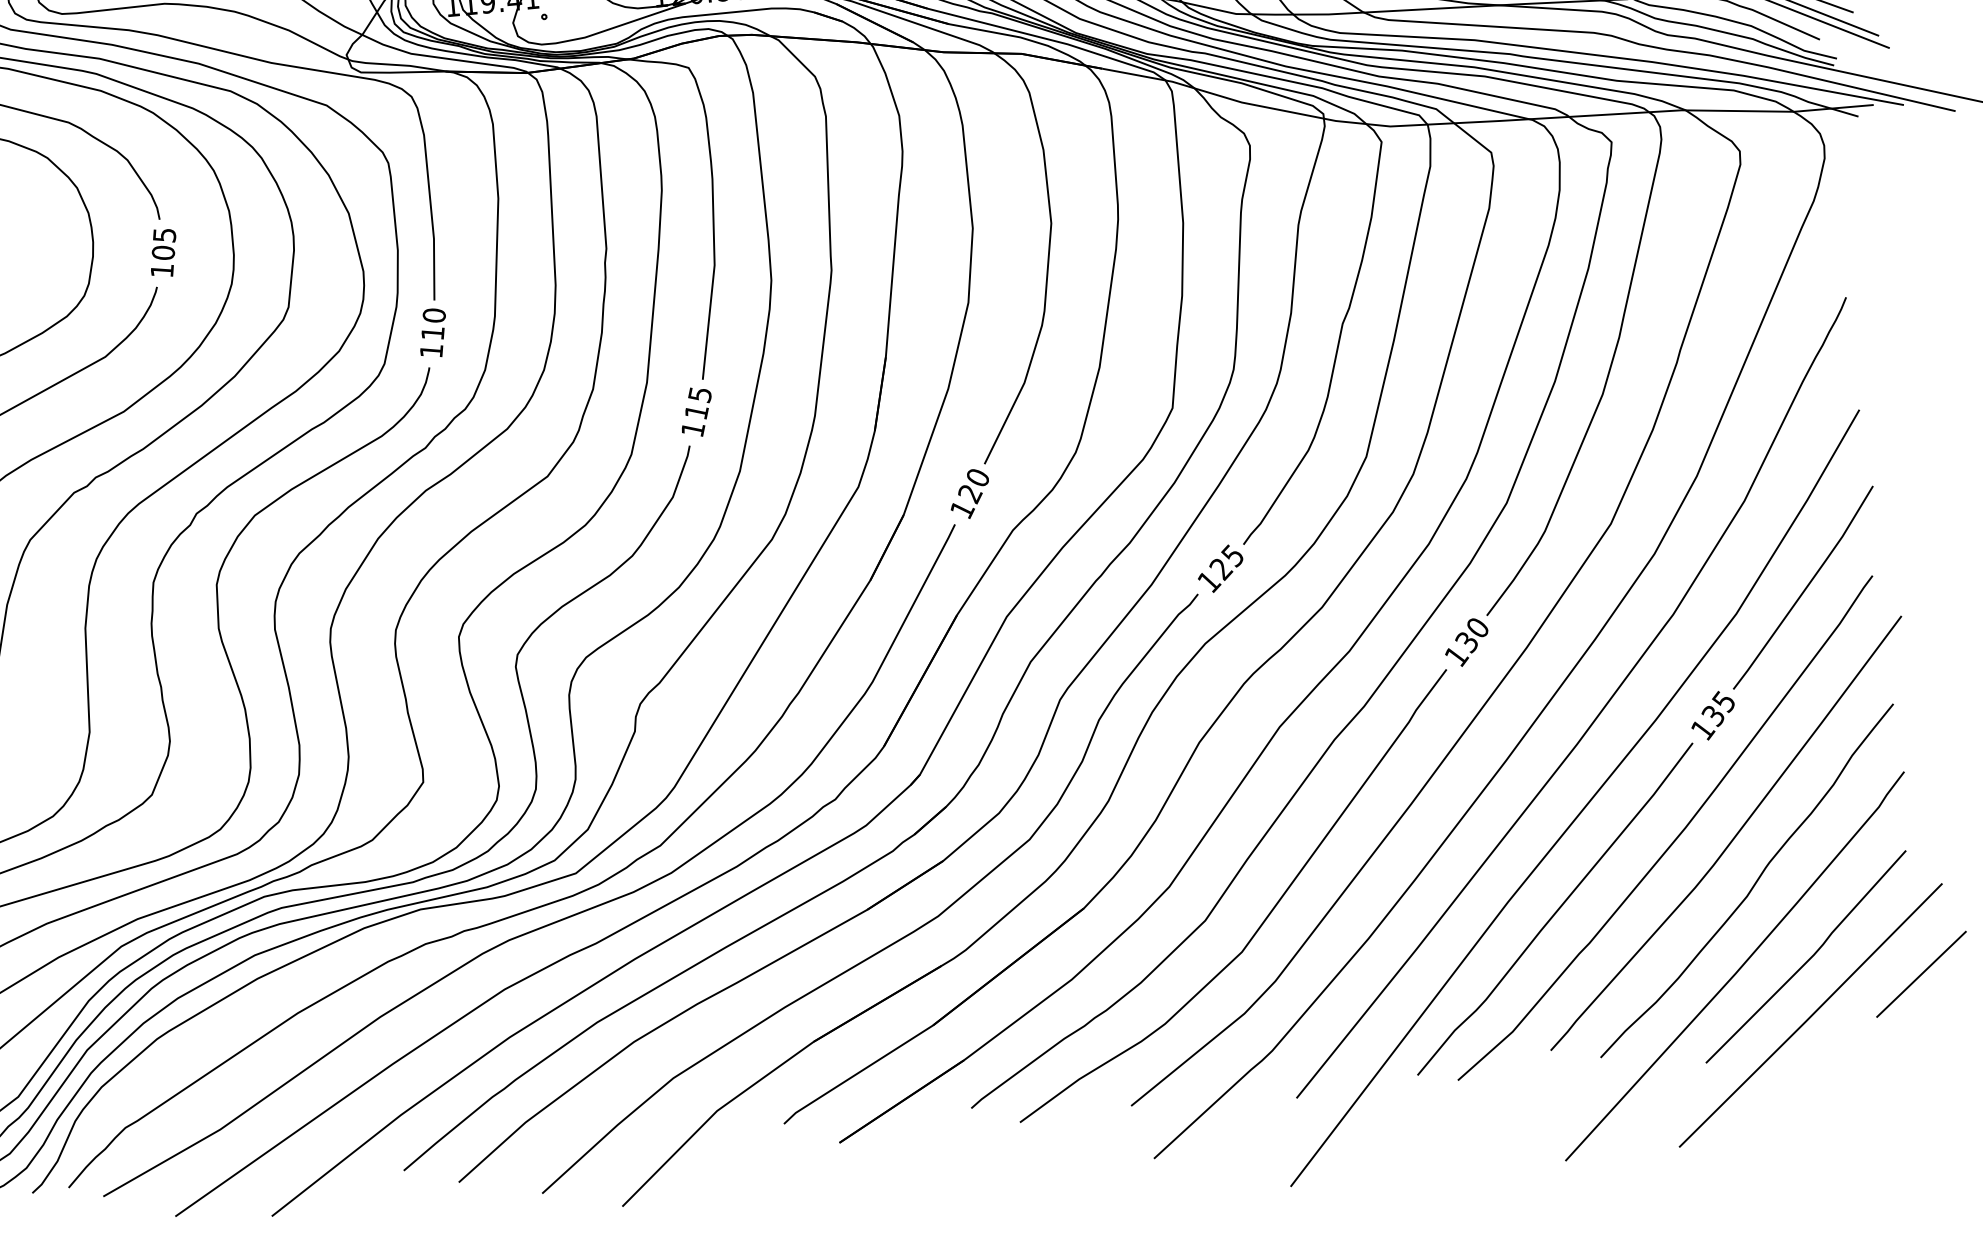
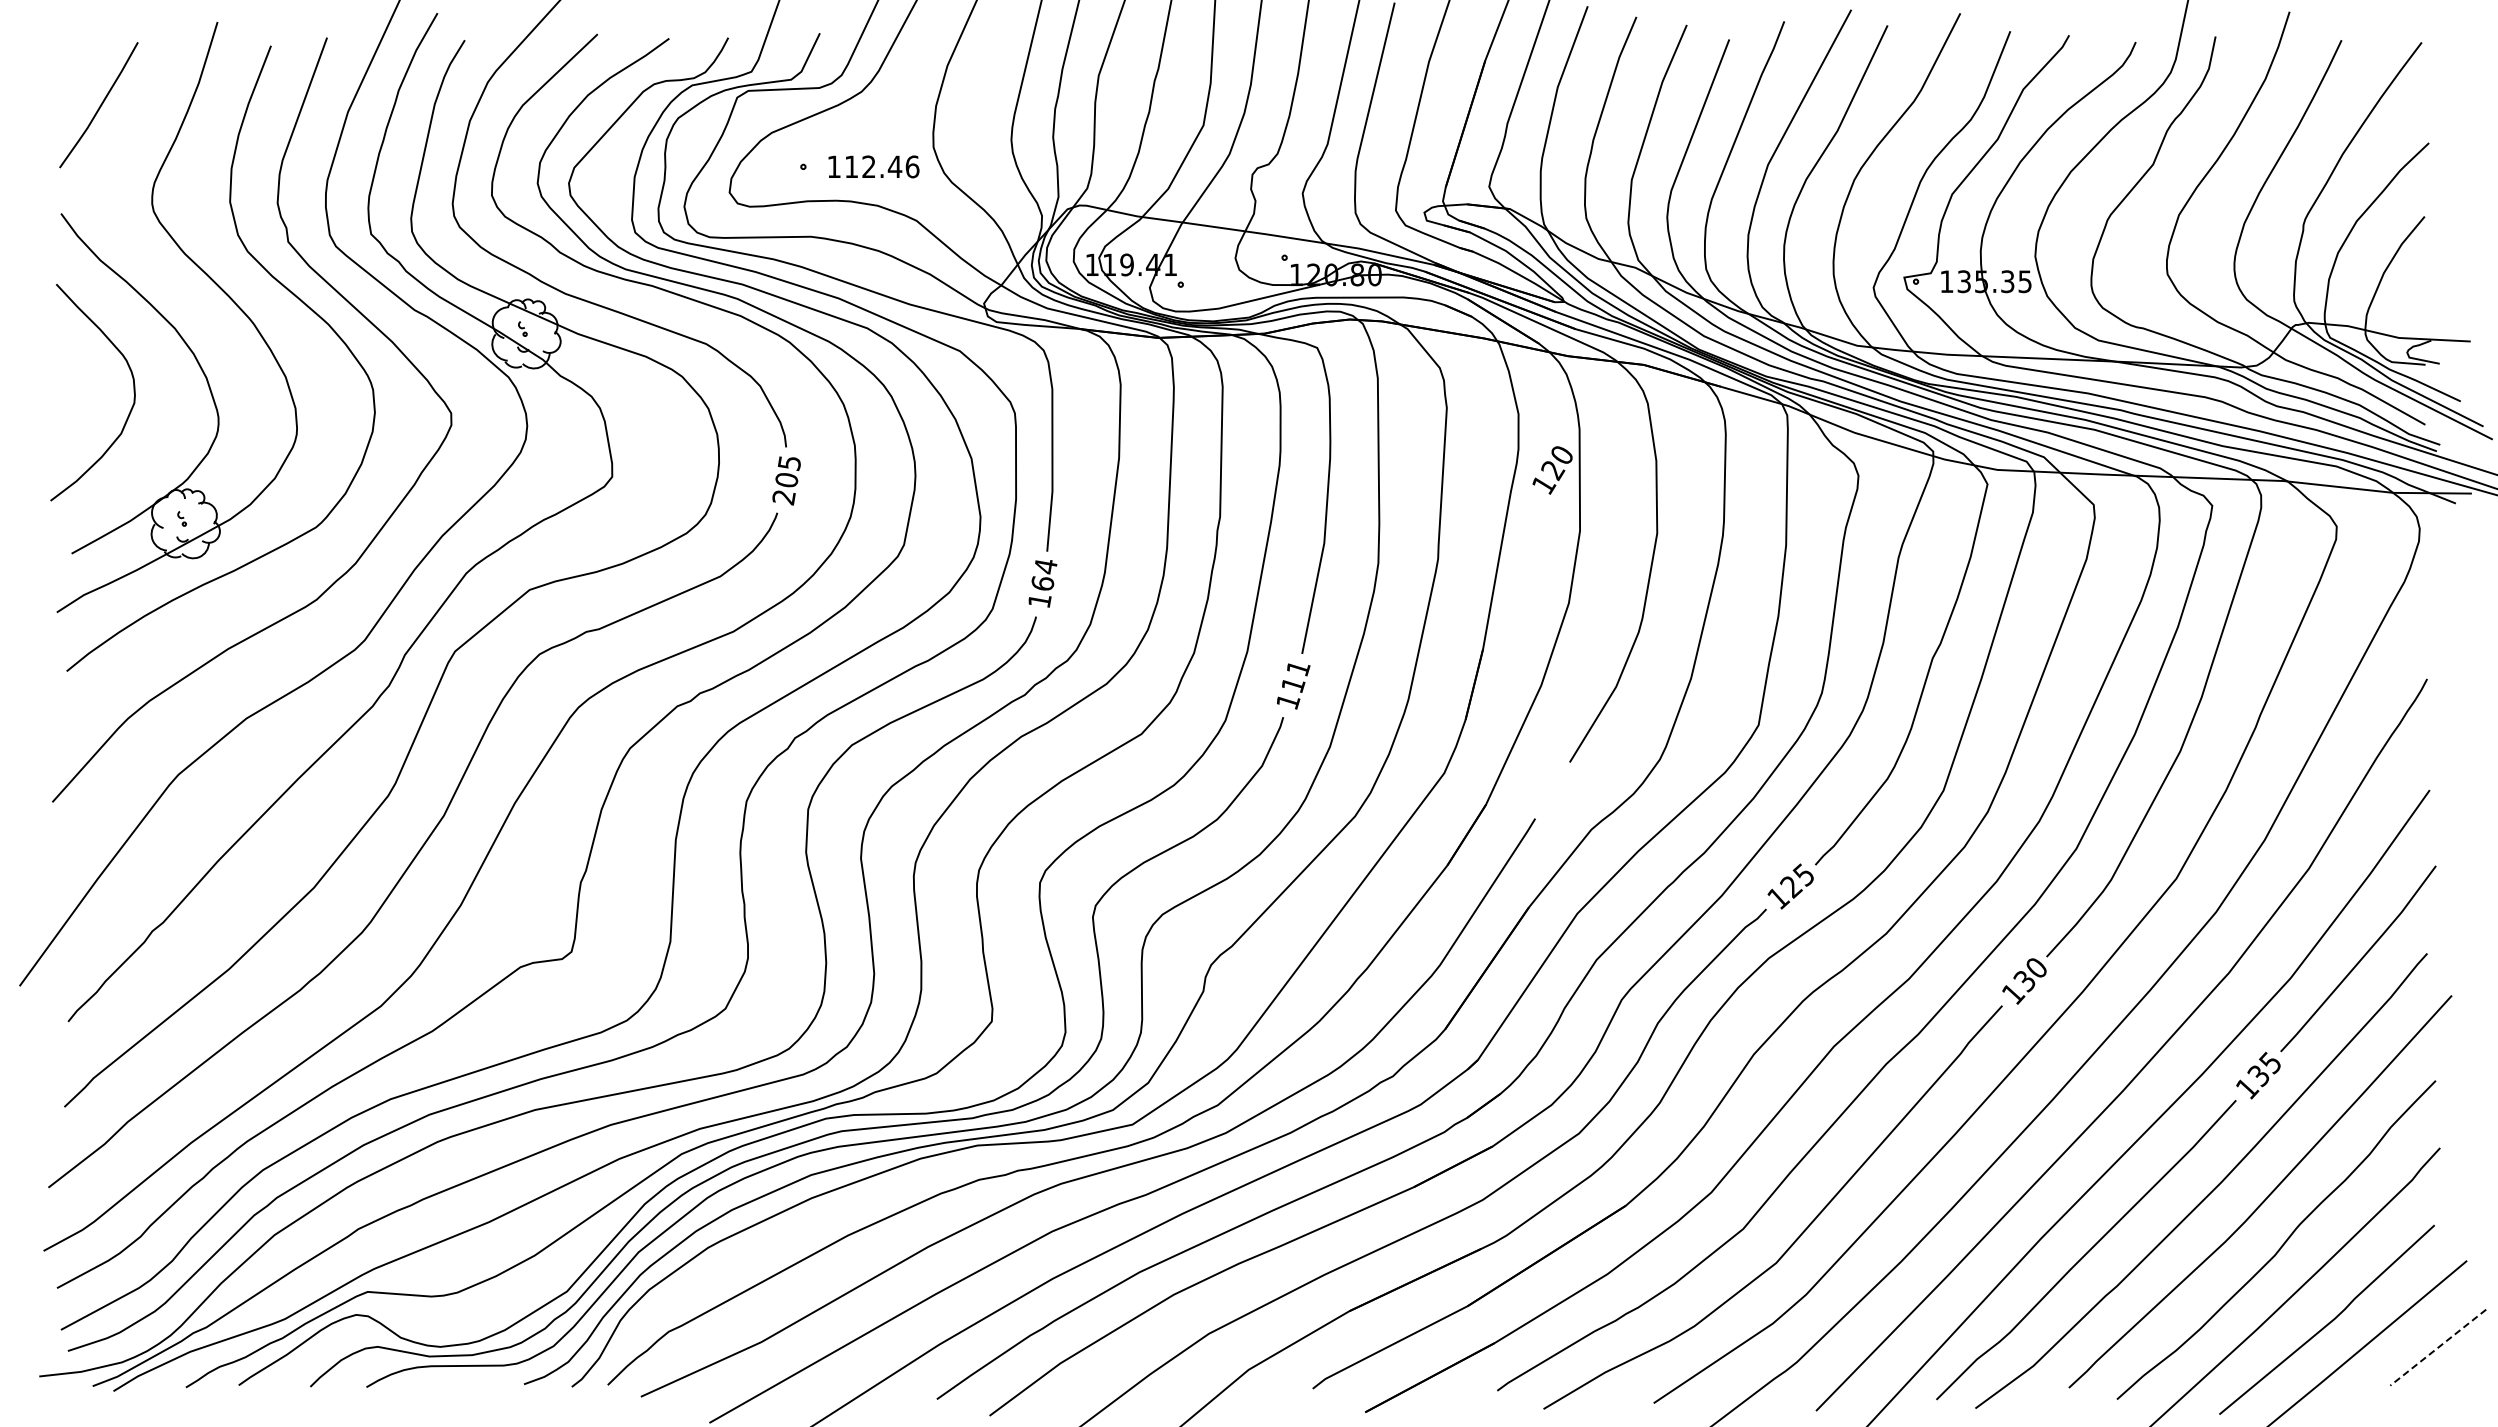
text: (161, 270) -> (783, 497), 105 -> 205
text: (433, 323) -> (1044, 574), 110 -> 164
text: (700, 394) -> (1298, 668), 115 -> 111
text: (969, 494) -> (1552, 470), moved
line: (1920, 974) -> (2437, 1347), solid -> dashed

